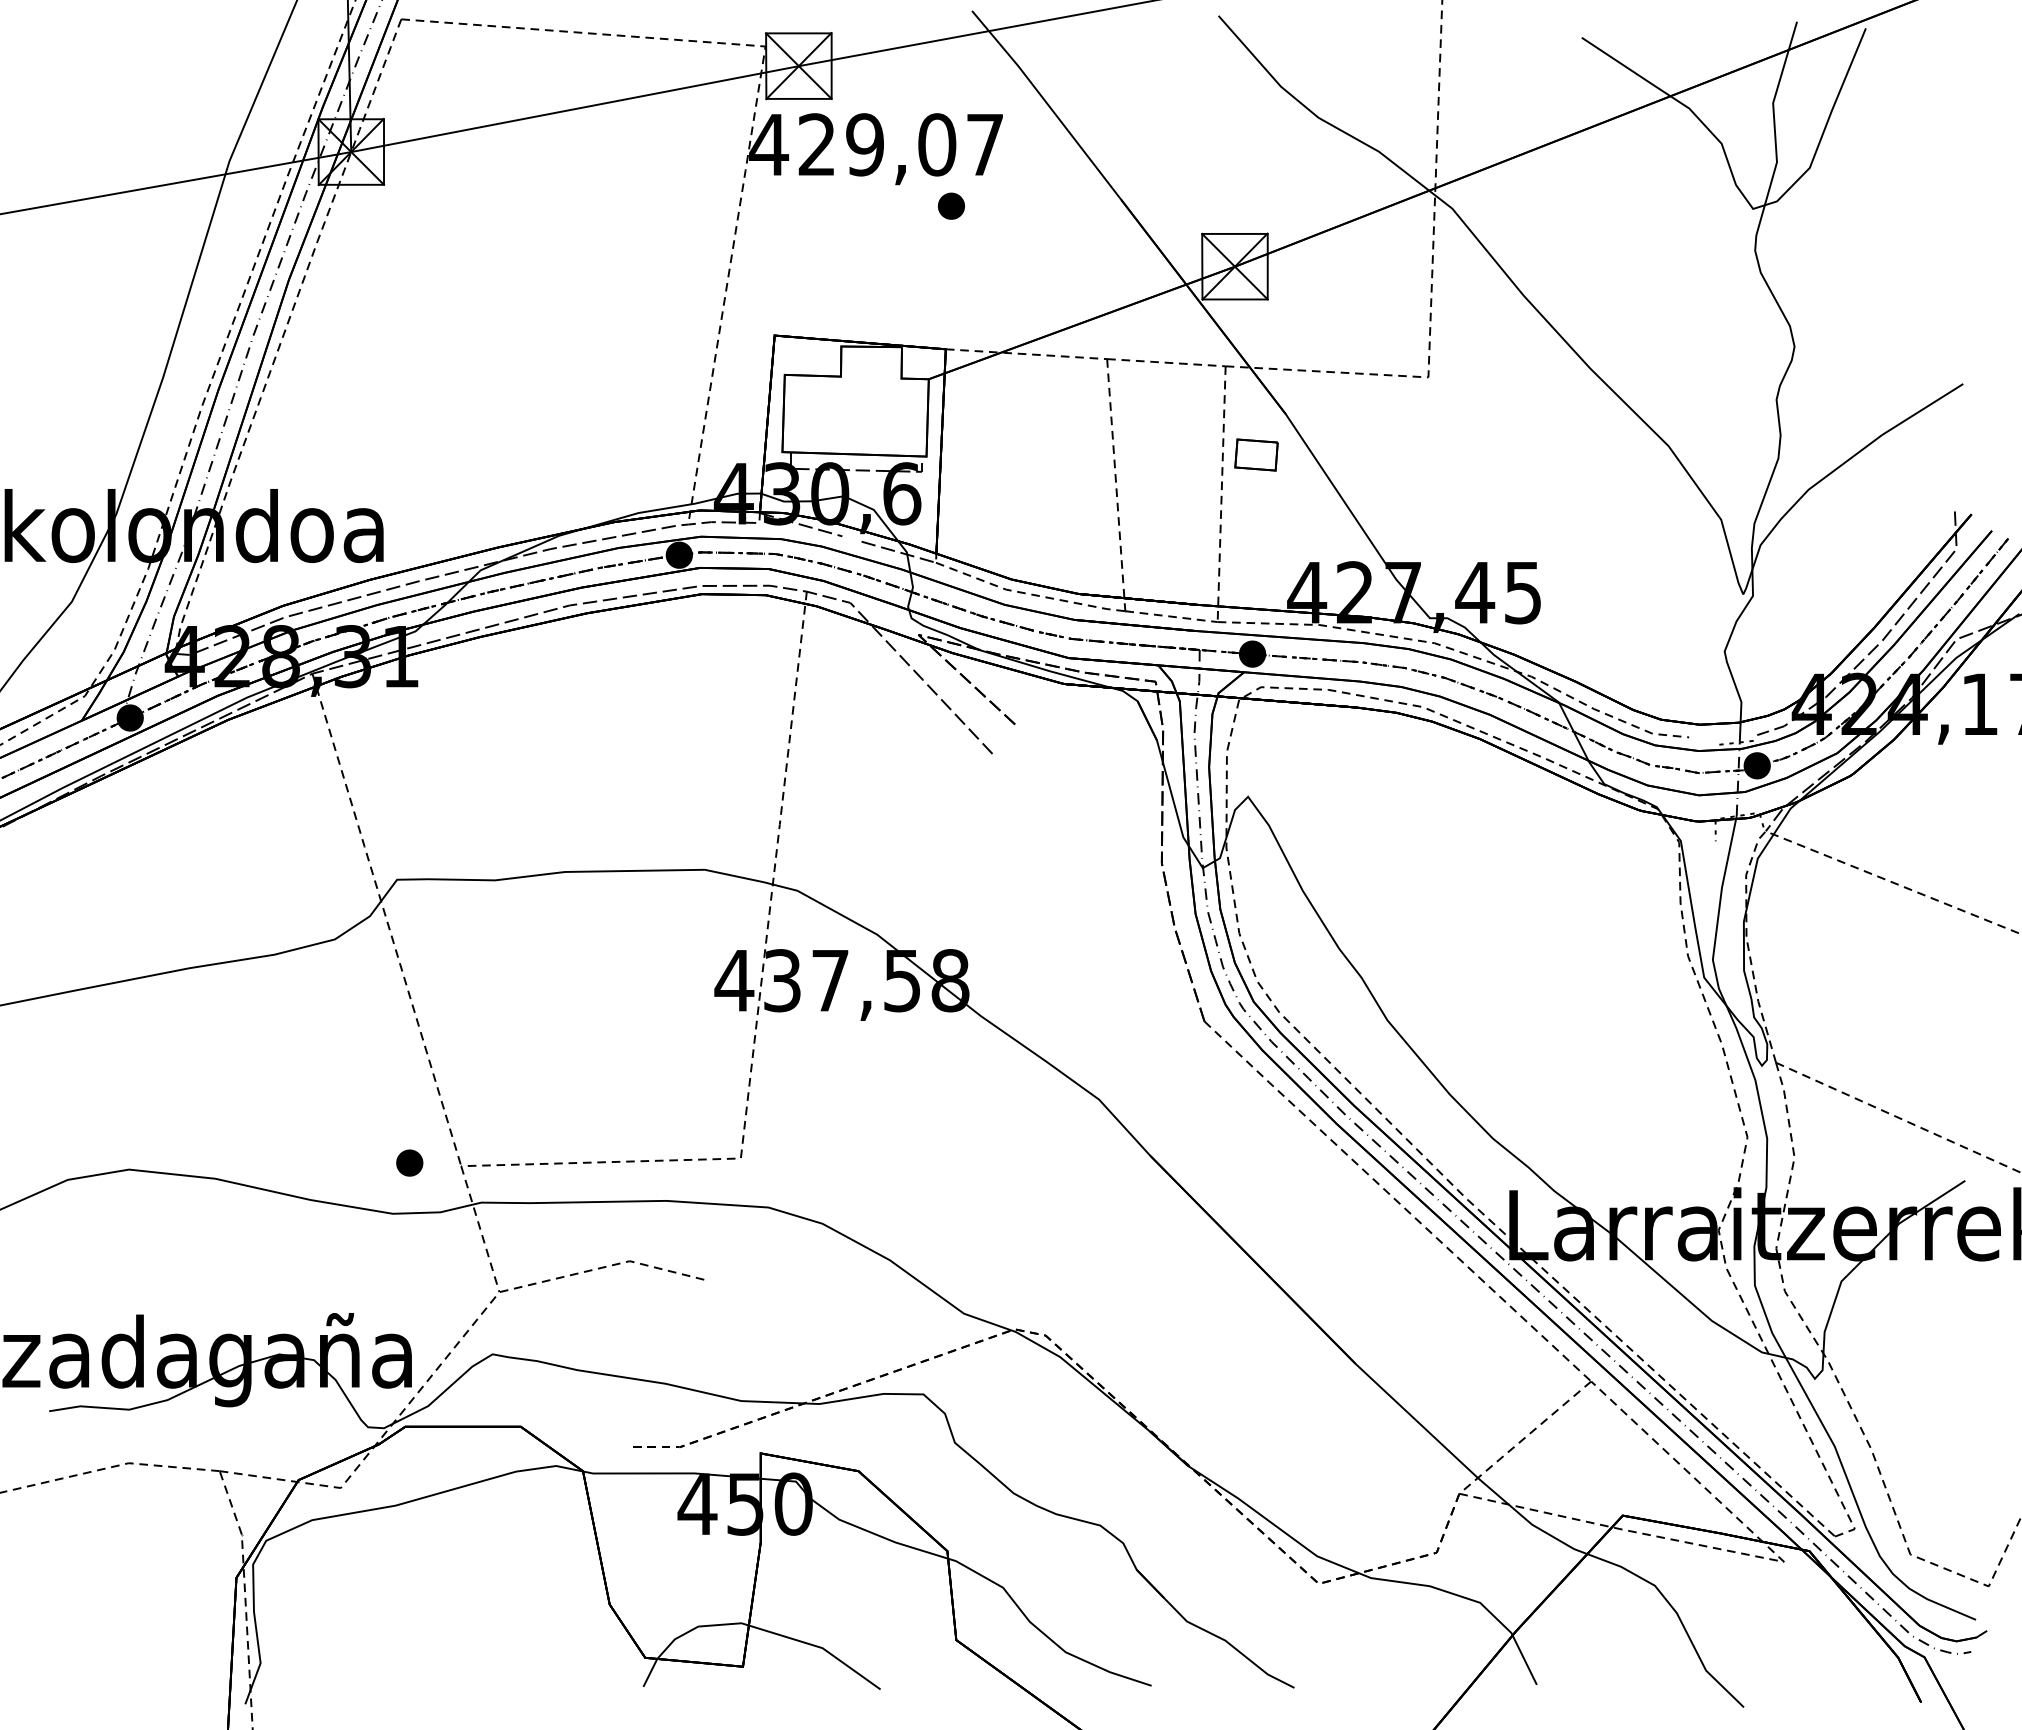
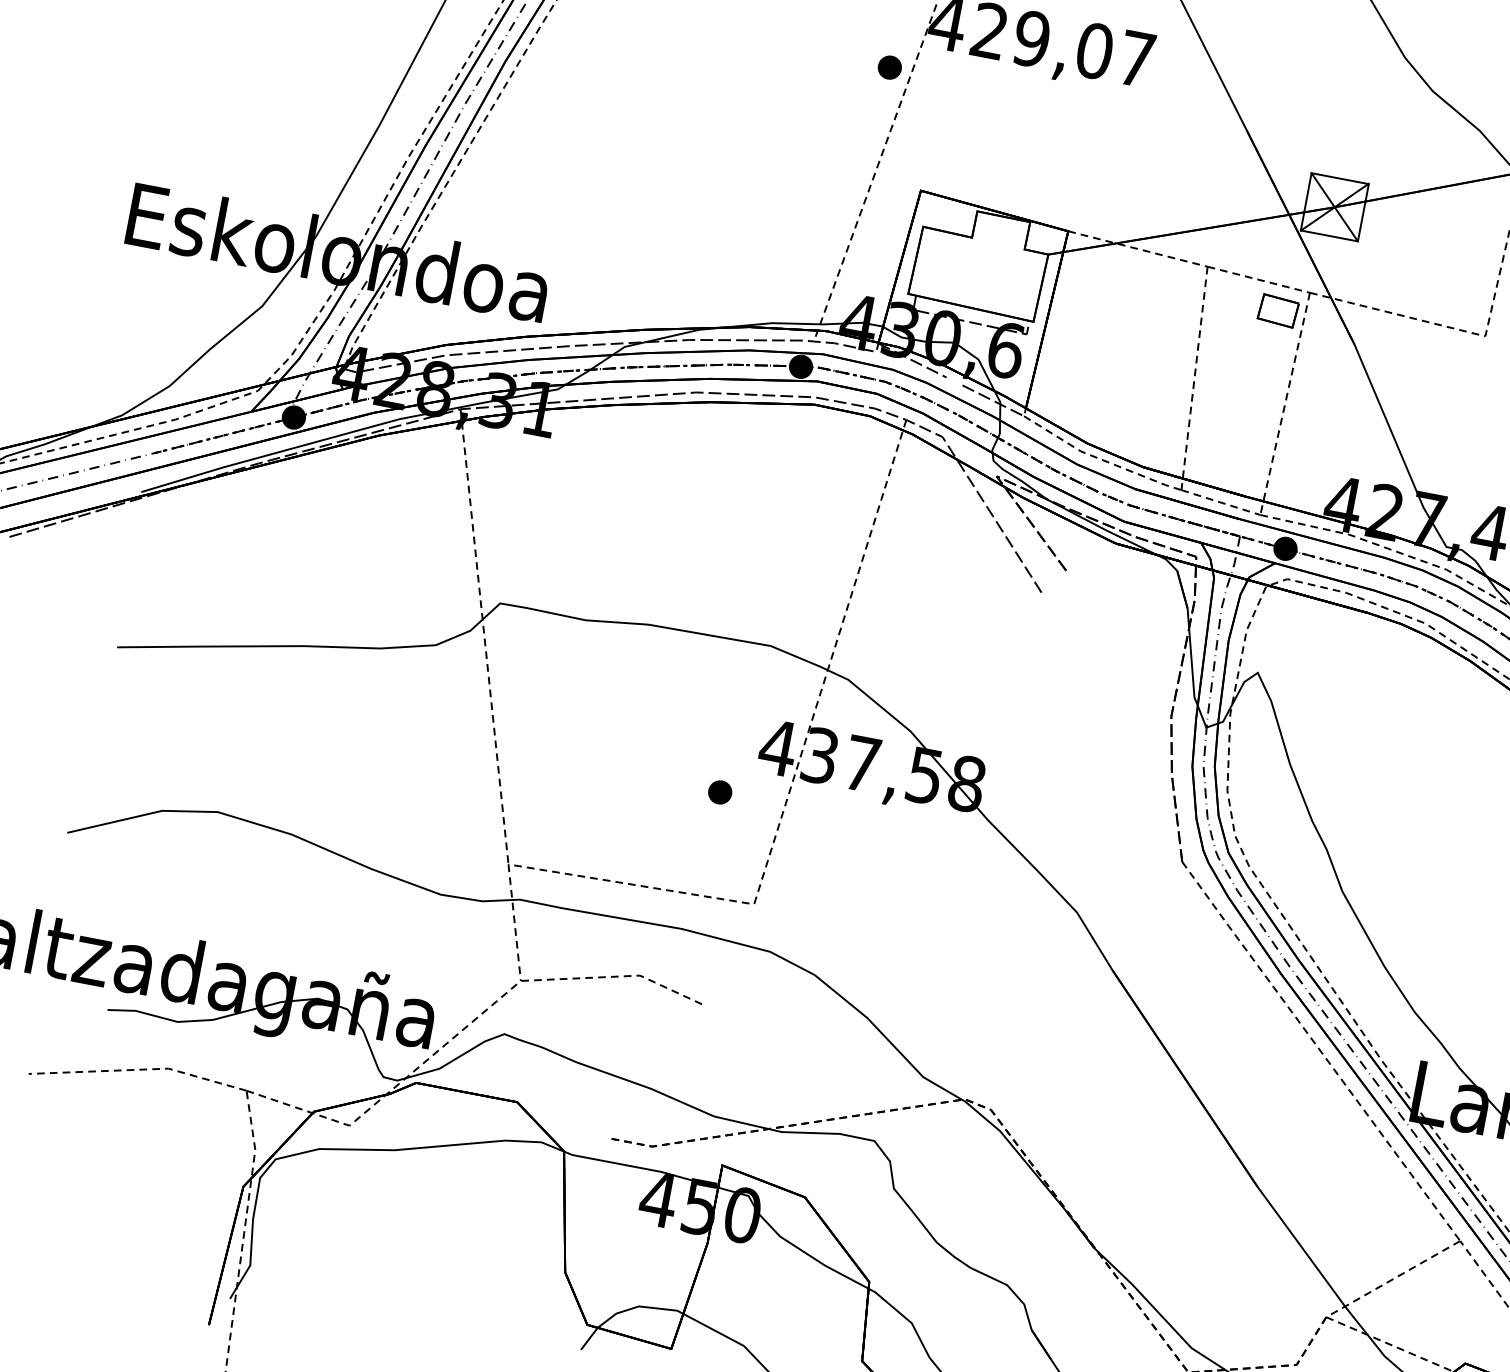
part: (951, 205) -> (890, 67), moved
part: (1256, 454) -> (1278, 310), moved
part: (409, 1162) -> (720, 791), moved

